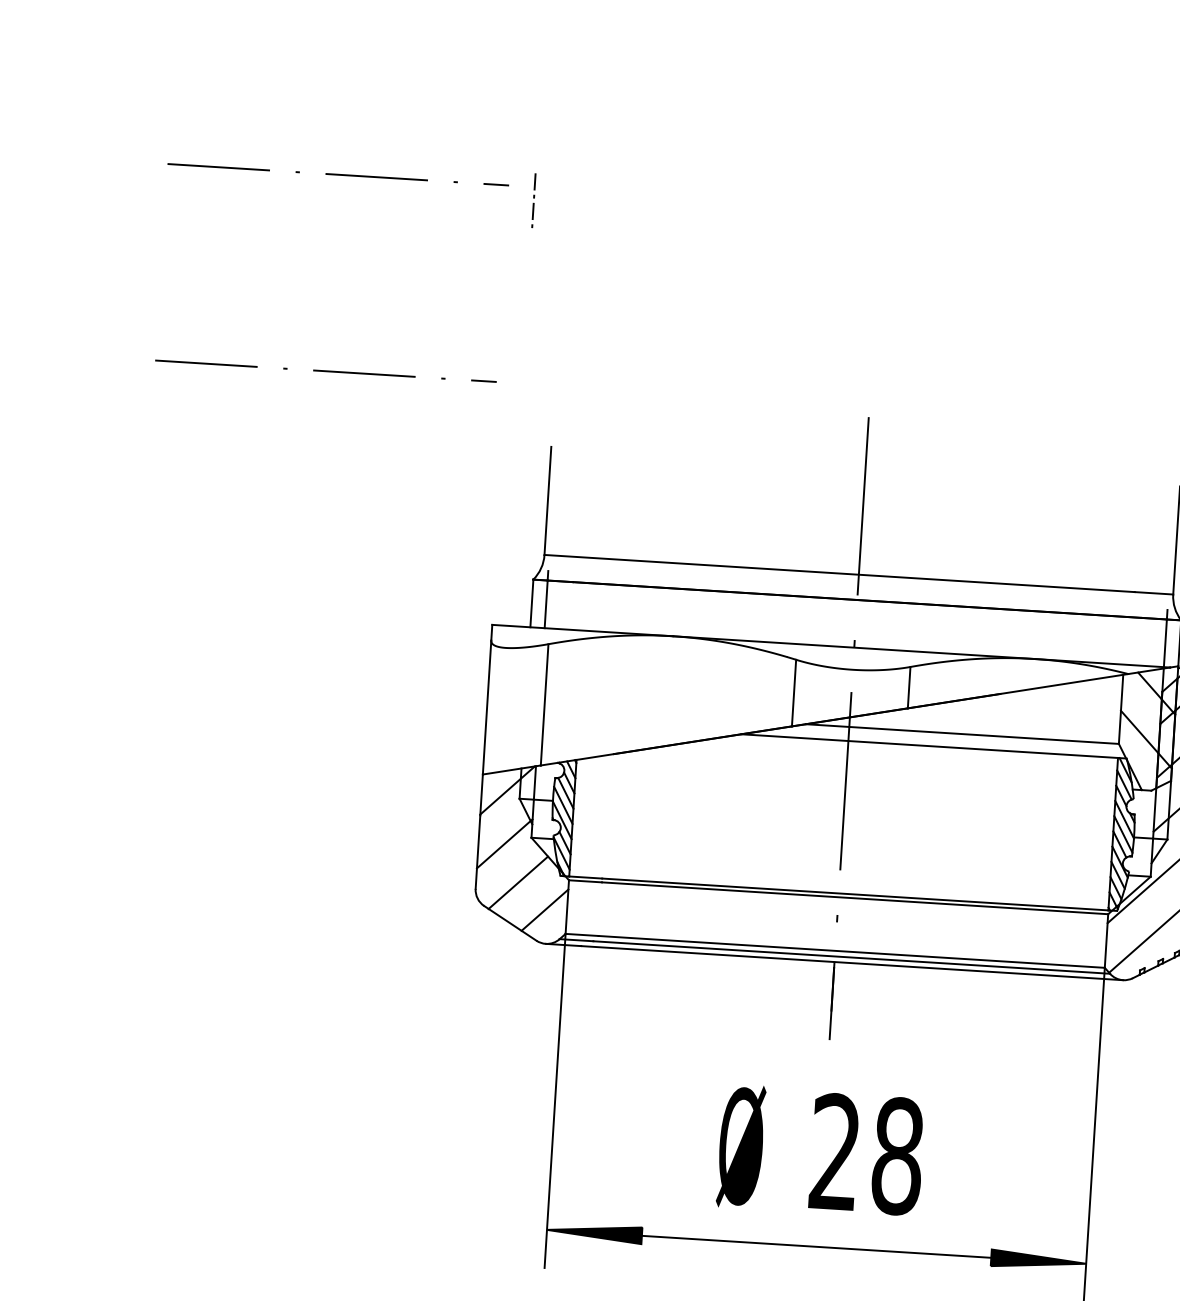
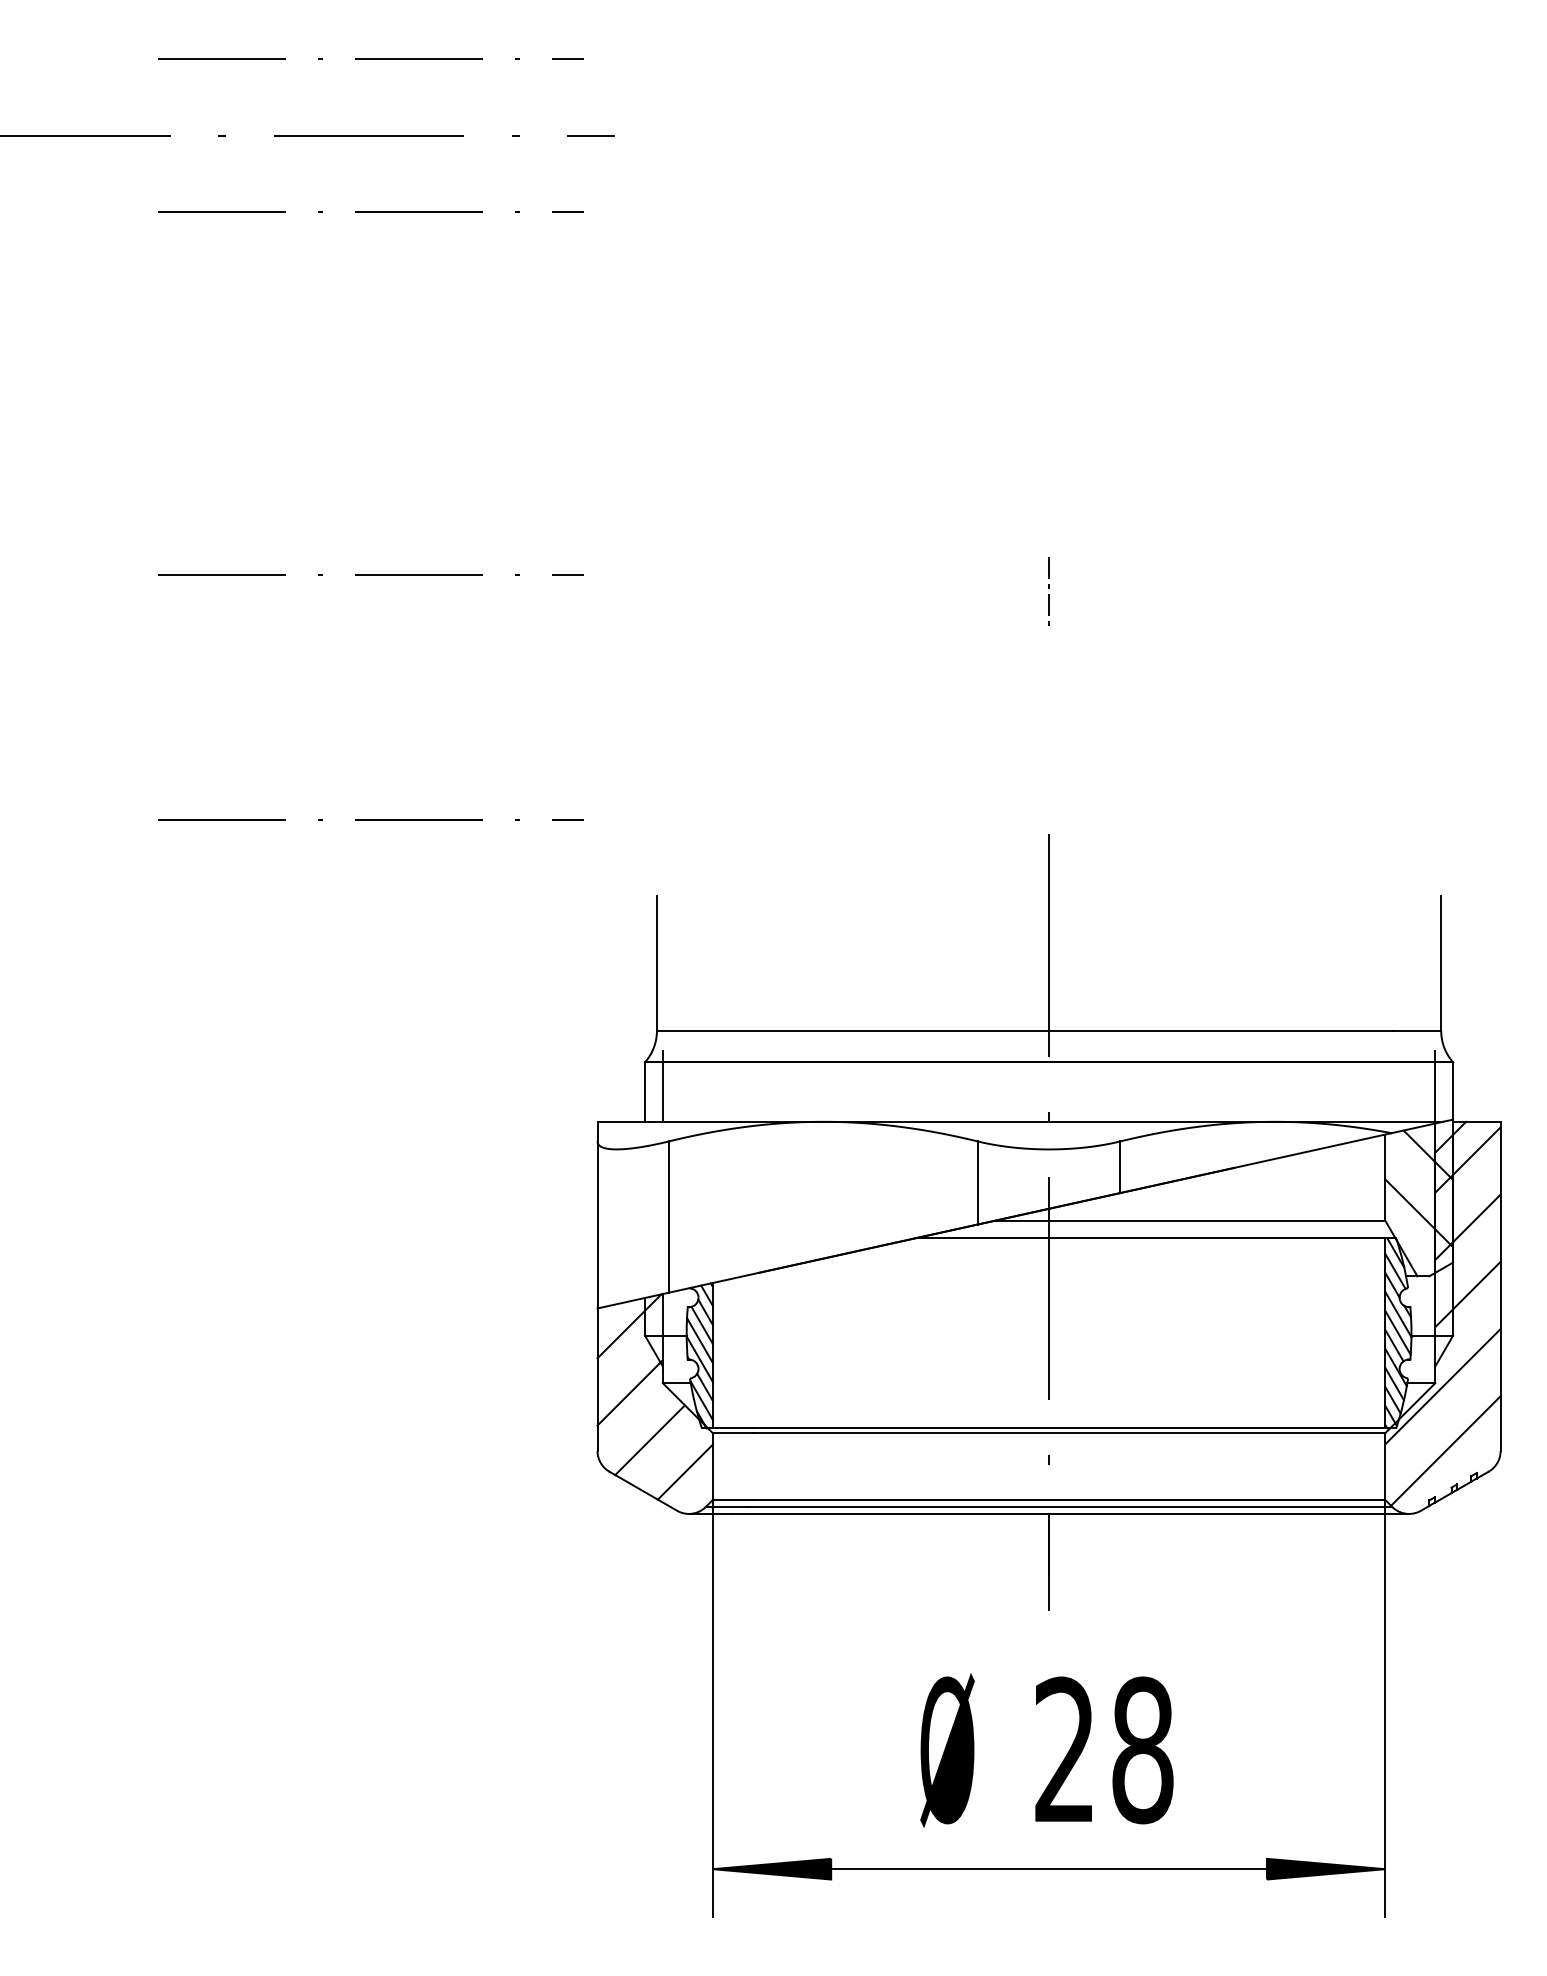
line: (533, 198) -> (1048, 588), moved

